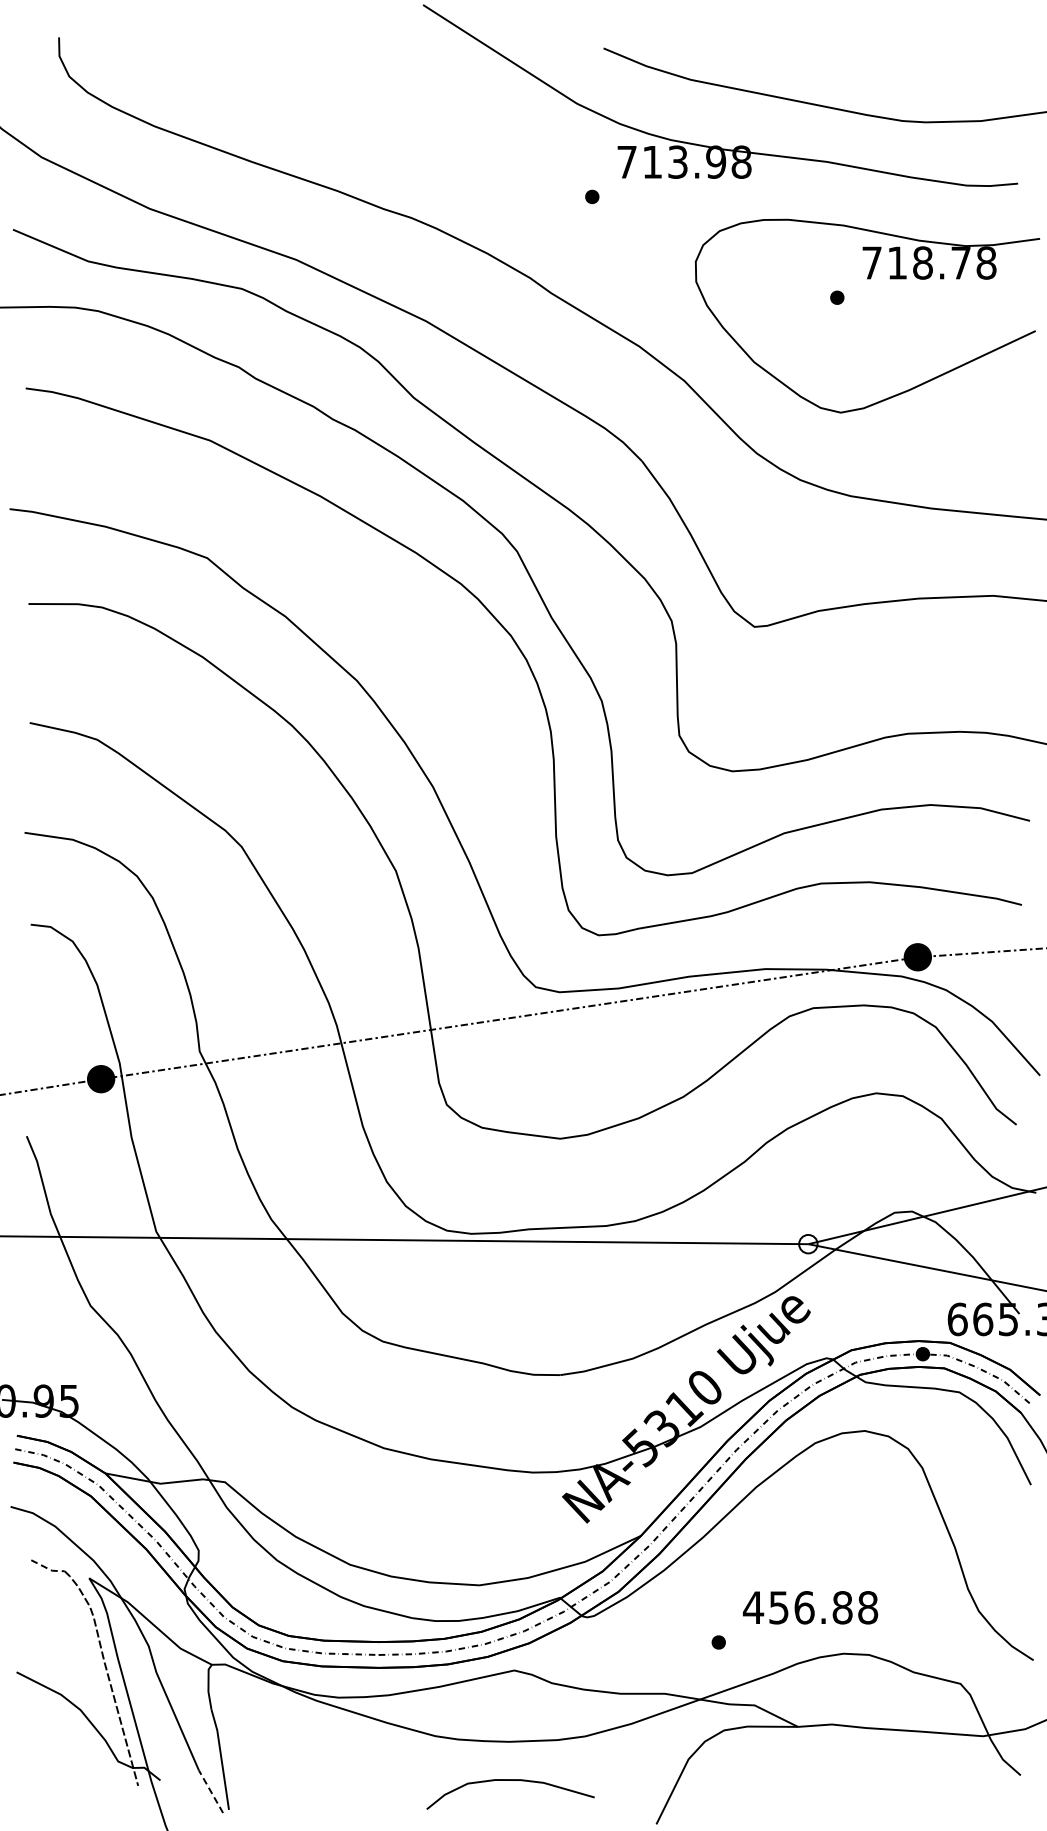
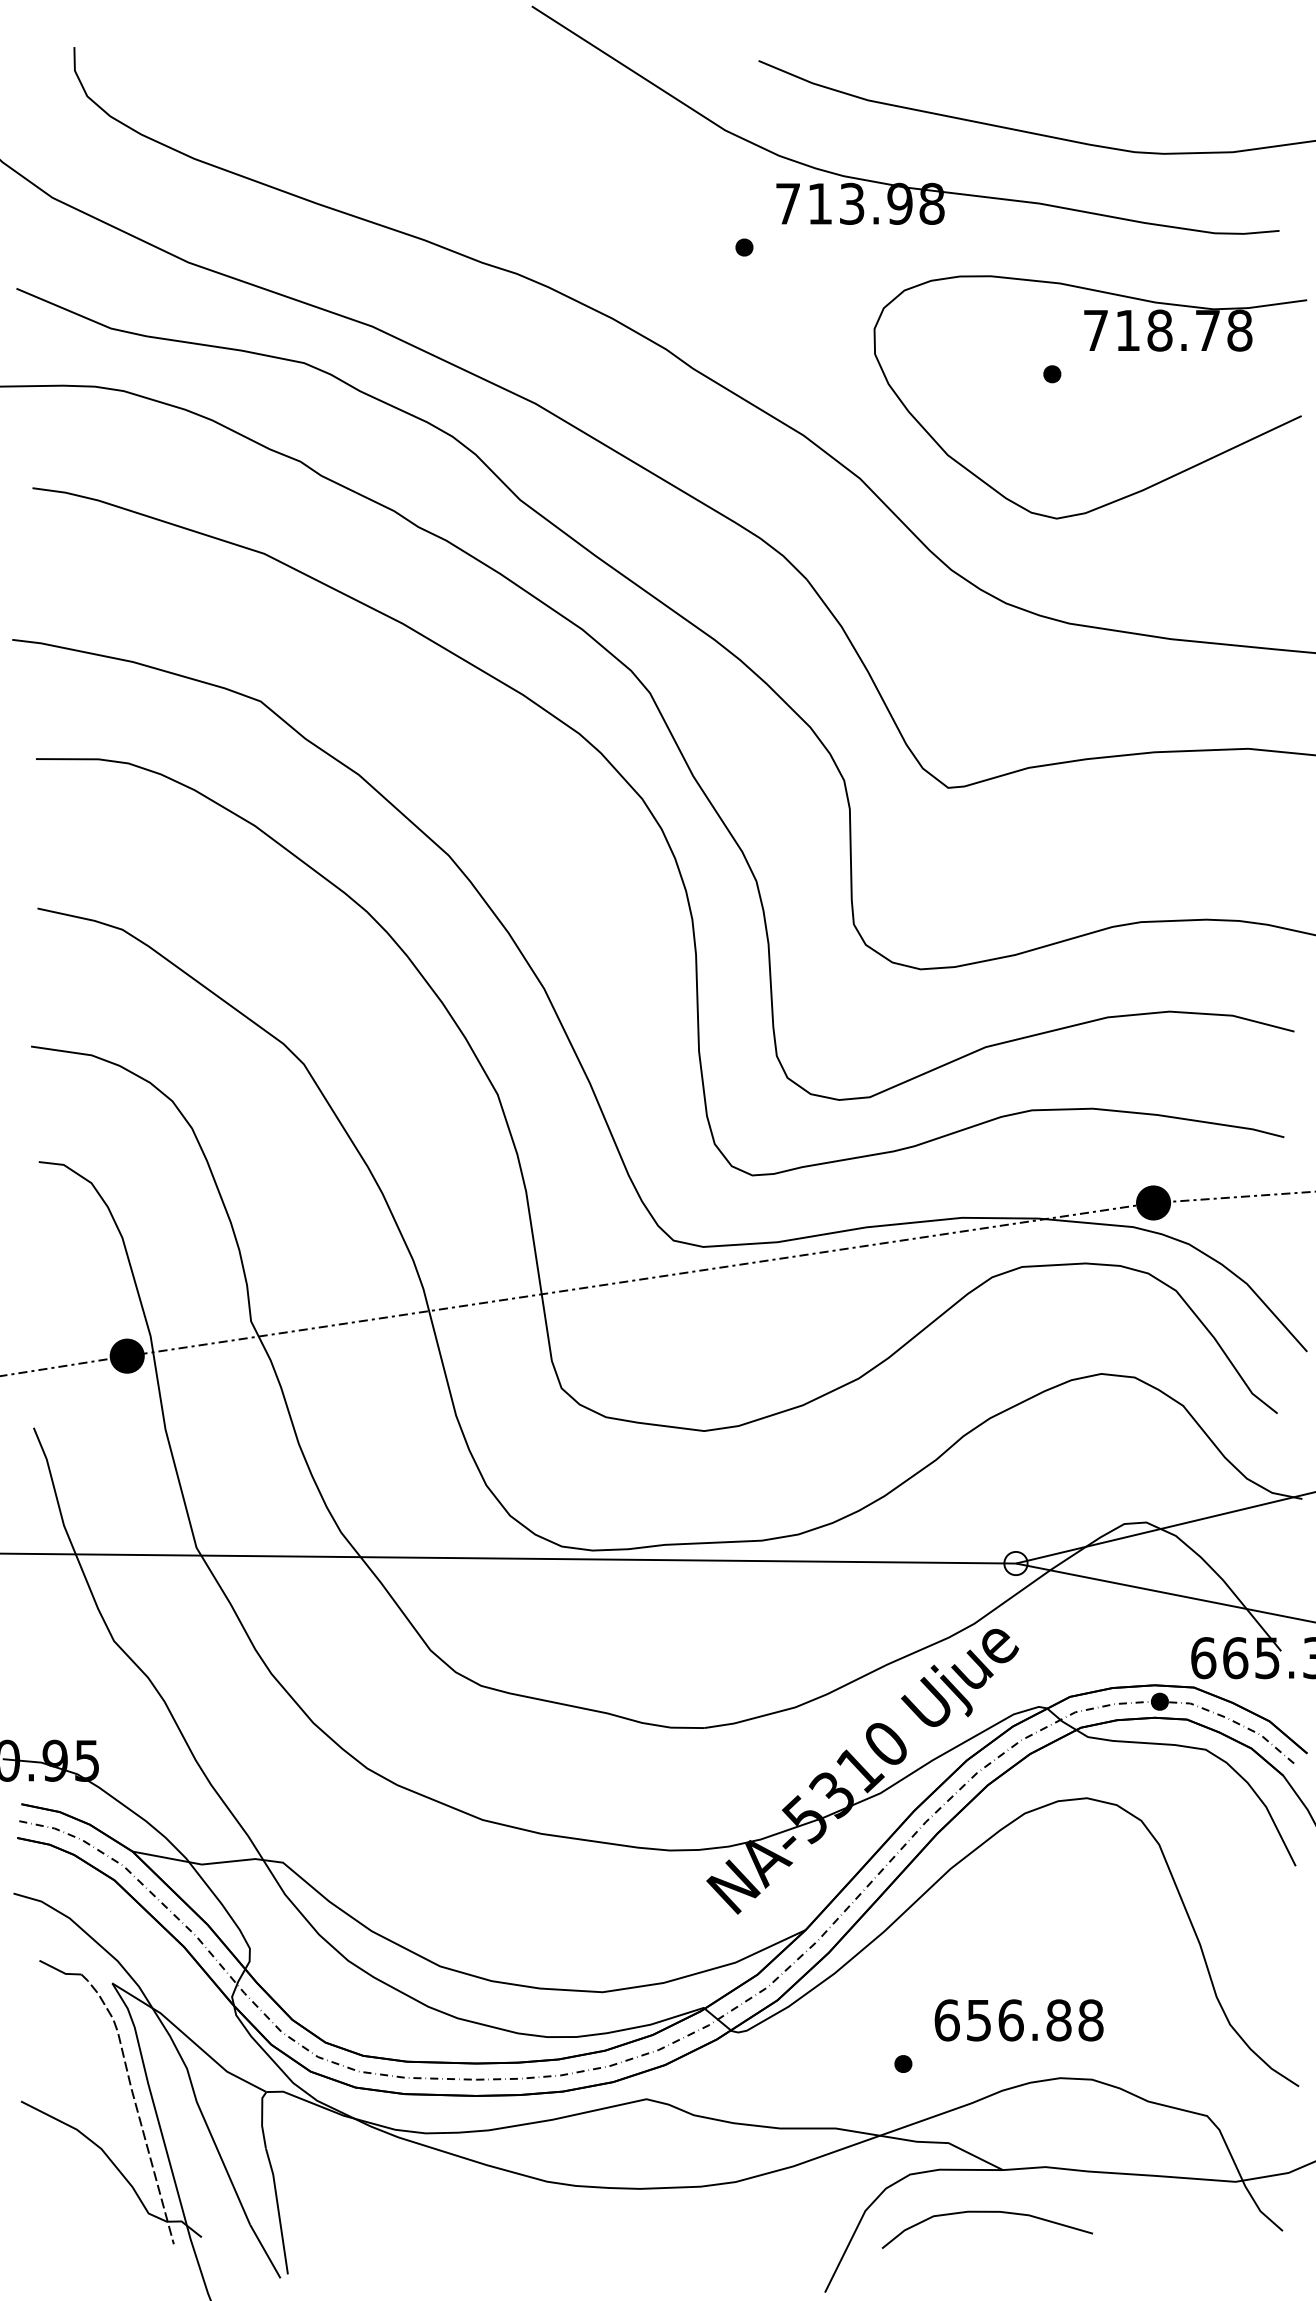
line: (47, 1568) -> (59, 1971), dashed -> solid
text: (753, 1607) -> (947, 2020), 456.88 -> 656.88
curve: (510, 1780) -> (987, 2212), moved
line: (210, 1791) -> (264, 2251), dashed -> solid

